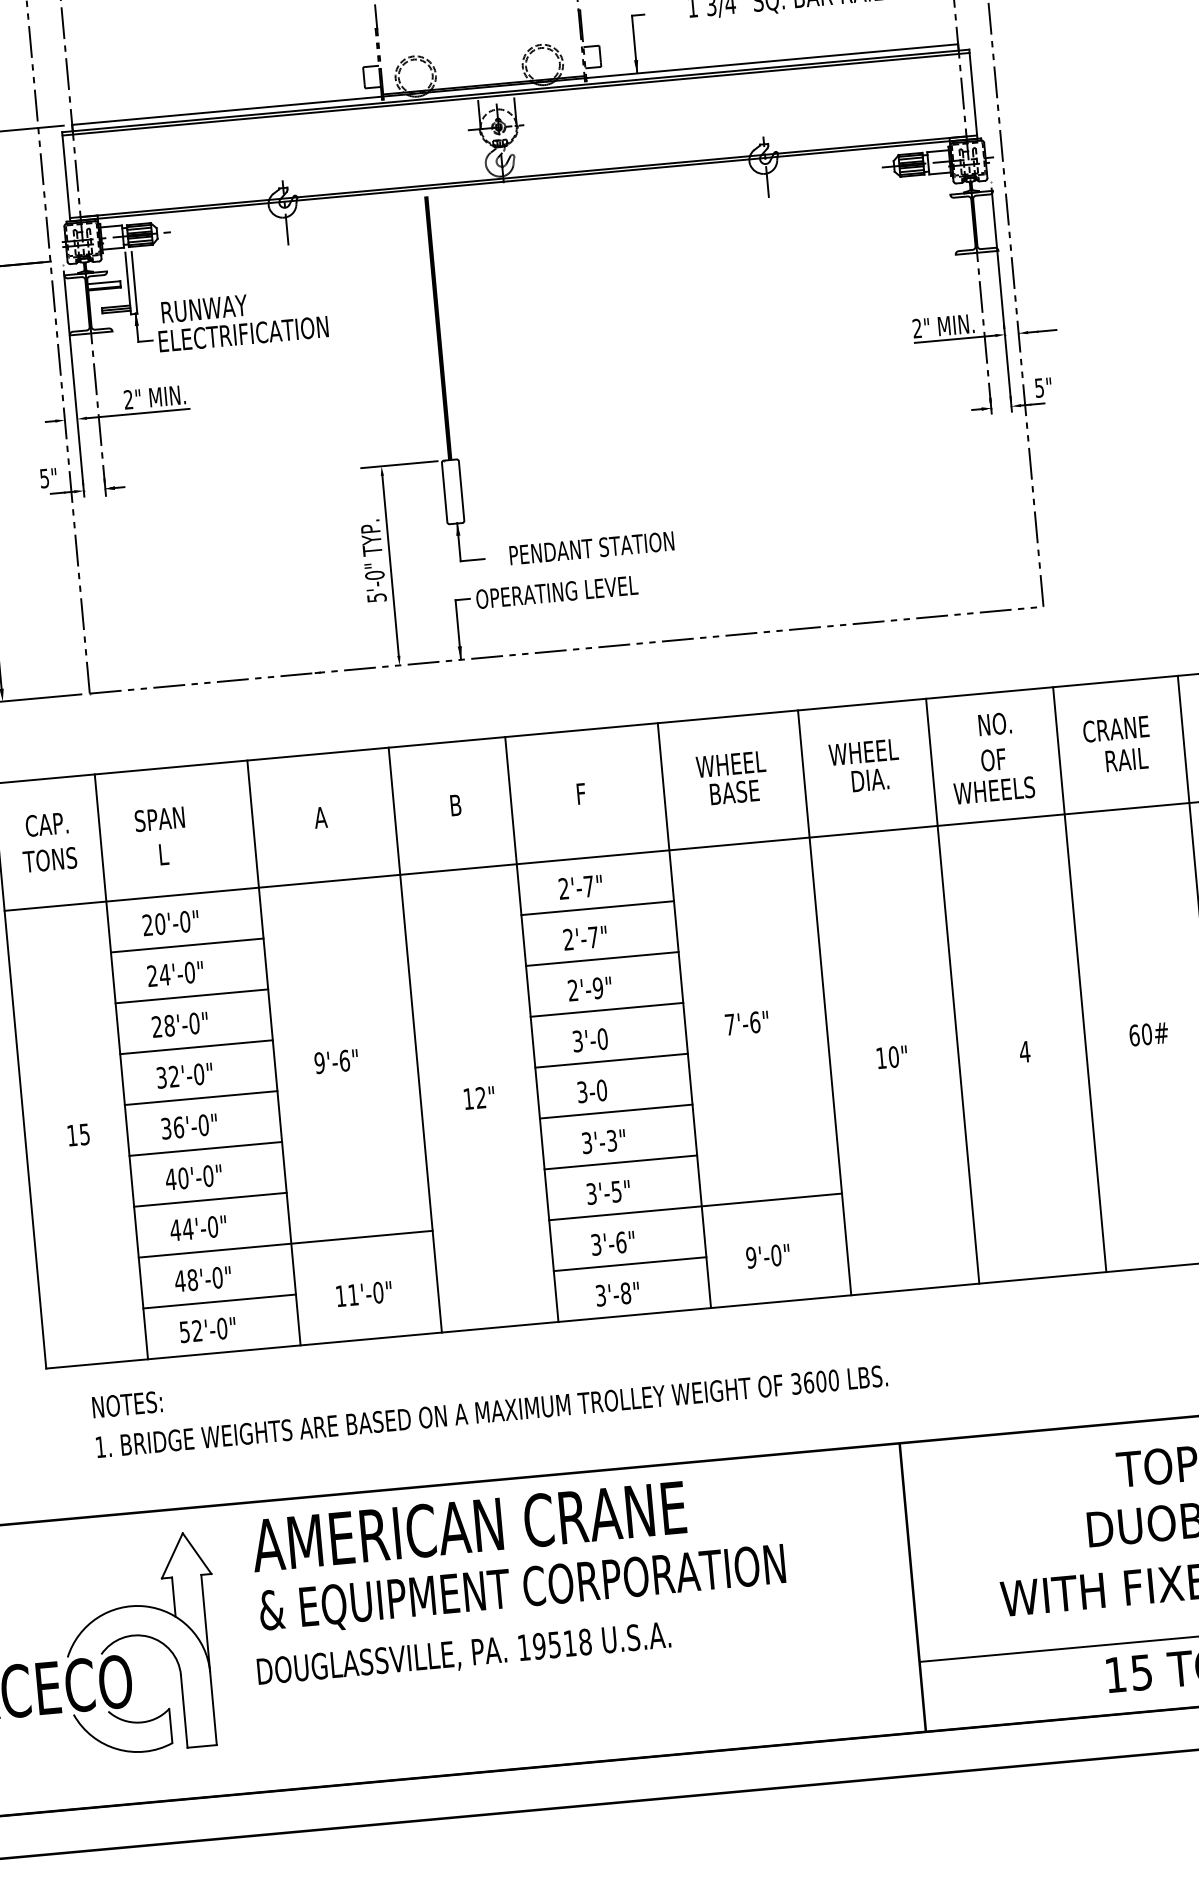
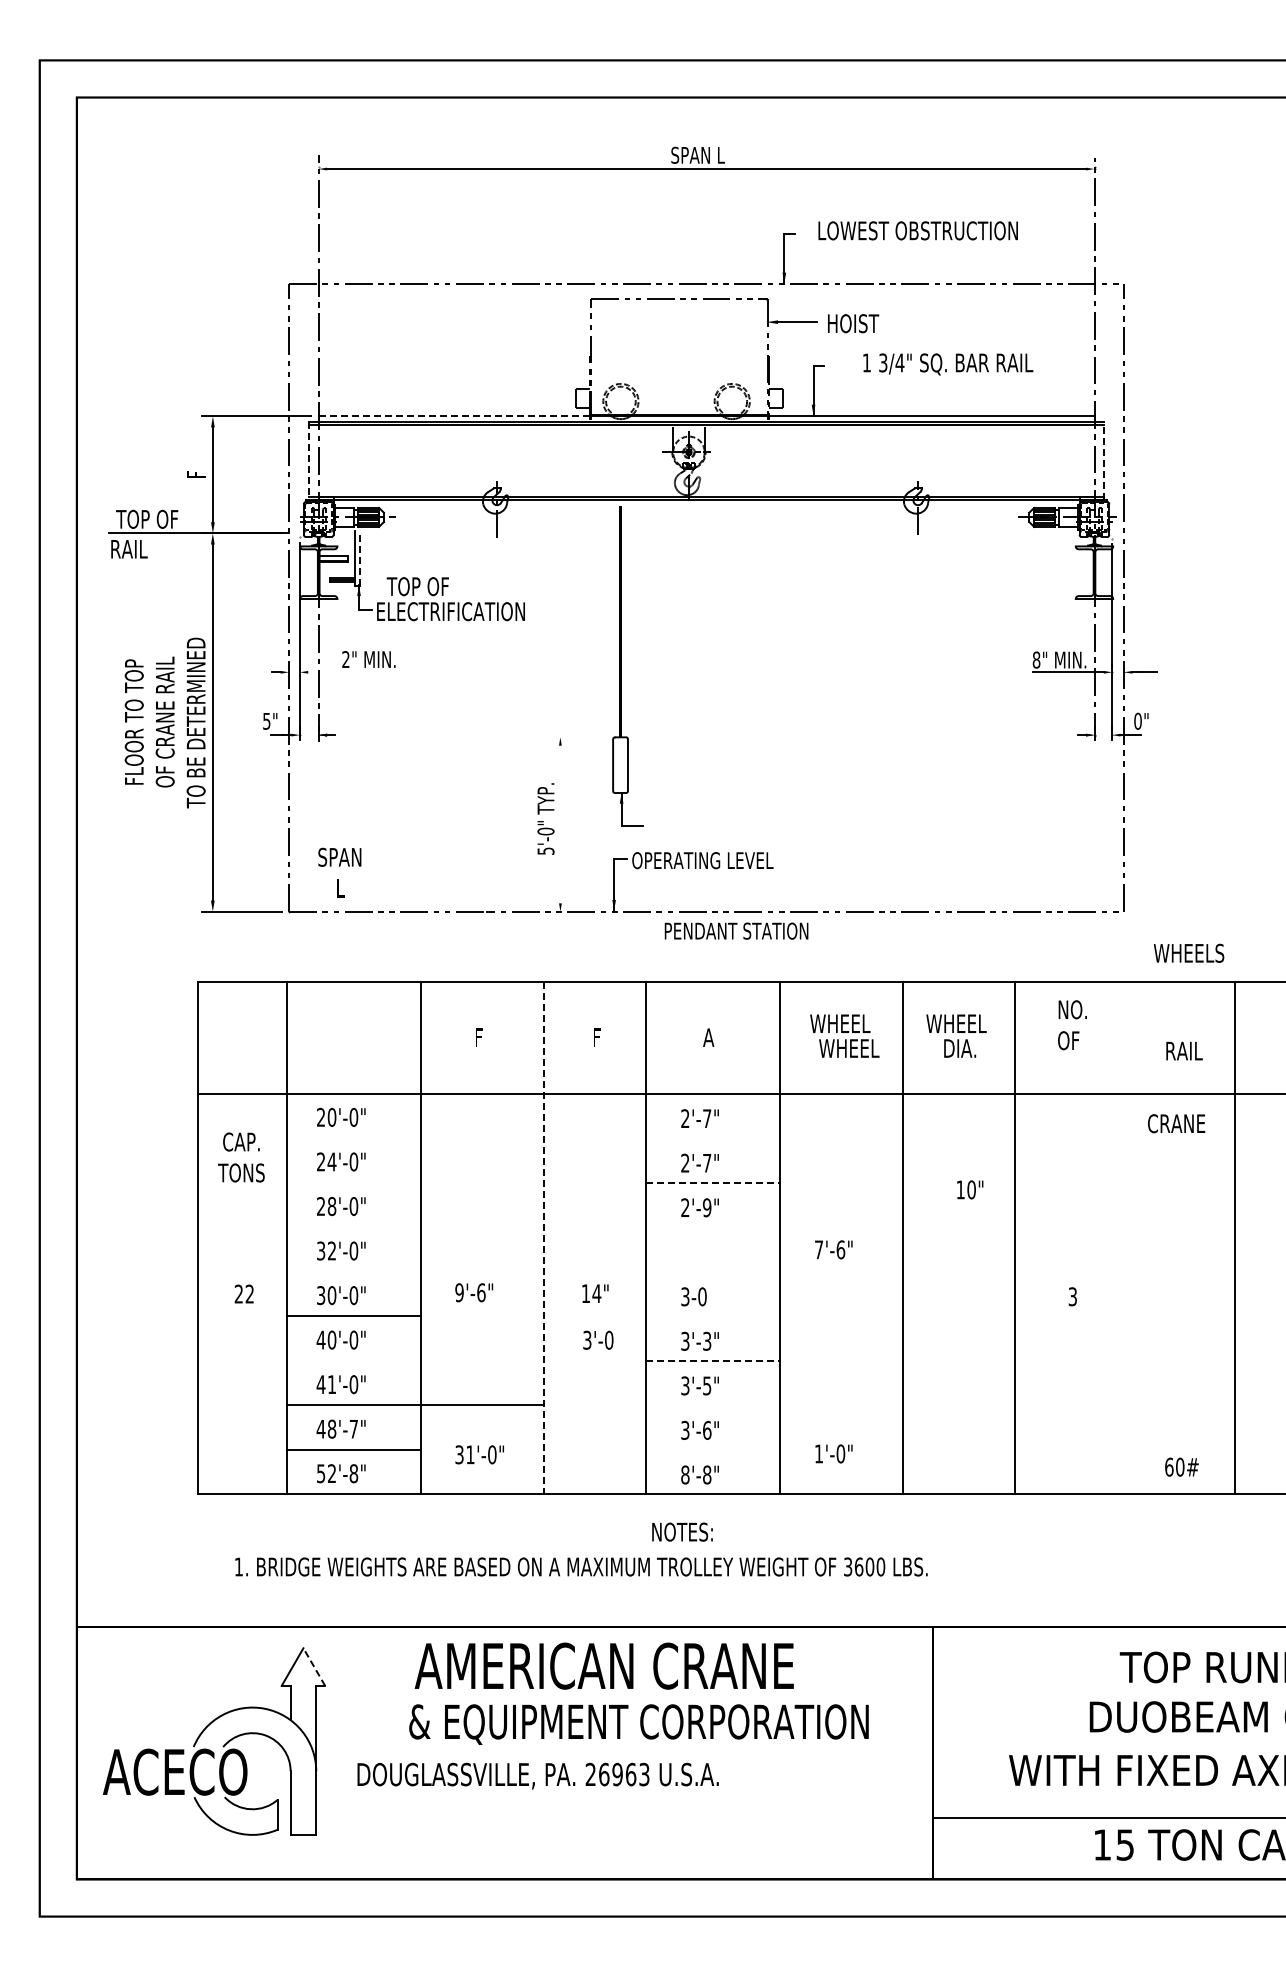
line: (972, 93) -> (1103, 460), solid -> dashed
line: (227, 110) -> (454, 416), solid -> dashed
line: (66, 177) -> (309, 461), solid -> dashed
line: (134, 282) -> (360, 558), solid -> dashed
text: (203, 308) -> (418, 586), RUNWAY -> TOP OF
text: (917, 327) -> (1036, 659), 2" -> 8"
text: (1038, 387) -> (1137, 720), 5" -> 0"
line: (138, 413) -> (353, 672), removed
line: (398, 464) -> (575, 737), removed
text: (591, 547) -> (736, 930), moved
line: (390, 565) -> (560, 824), removed
text: (1116, 728) -> (1176, 1123), moved
text: (993, 789) -> (1188, 952), moved
text: (744, 791) -> (849, 1048), BASE -> WHEEL
text: (581, 793) -> (708, 1037), F -> A
text: (455, 805) -> (597, 1037), B -> F
text: (320, 817) -> (479, 1037), A -> F
text: (160, 836) -> (339, 872), moved
text: (48, 842) -> (241, 1157), moved
line: (598, 908) -> (713, 1138), removed
line: (186, 945) -> (353, 1138), removed
line: (602, 958) -> (713, 1182), solid -> dashed
line: (1080, 979) -> (1126, 1238), removed
line: (191, 996) -> (353, 1182), removed
line: (607, 1010) -> (713, 1227), removed
text: (1148, 1033) -> (1181, 1466), moved
text: (590, 1039) -> (598, 1339), moved
line: (415, 1040) -> (544, 1238), solid -> dashed
line: (196, 1047) -> (353, 1227), removed
text: (1024, 1051) -> (1072, 1296), 4 -> 3
text: (892, 1056) -> (970, 1189), moved
line: (611, 1060) -> (713, 1271), removed
text: (336, 1061) -> (474, 1292), moved
line: (200, 1097) -> (353, 1271), removed
text: (480, 1097) -> (596, 1293), 12" -> 14"
line: (616, 1111) -> (713, 1316), removed
text: (179, 1127) -> (332, 1295), 36'-0" -> 30'-0"
text: (77, 1134) -> (243, 1293), 15 -> 22
line: (621, 1162) -> (713, 1360), solid -> dashed
line: (210, 1199) -> (353, 1360), removed
line: (695, 1207) -> (774, 1405), removed
text: (187, 1229) -> (331, 1384), 44'-0" -> 41'-0"
text: (750, 1257) -> (818, 1453), 9'-0" -> 1'-0"
line: (630, 1263) -> (713, 1449), removed
text: (217, 1277) -> (353, 1428), 48'-0" -> 48'-7"
text: (340, 1295) -> (459, 1454), 11'-0" -> 31'-0"
text: (601, 1295) -> (685, 1474), 3'-8" -> 8'-8"
text: (221, 1328) -> (353, 1473), 52'-0" -> 52'-8"
text: (127, 1403) -> (682, 1531), moved
text: (467, 1526) -> (603, 1665), moved
line: (197, 1554) -> (314, 1667), solid -> dashed
text: (521, 1590) -> (638, 1724), moved
text: (554, 1644) -> (617, 1774), 19518 -> 26963

